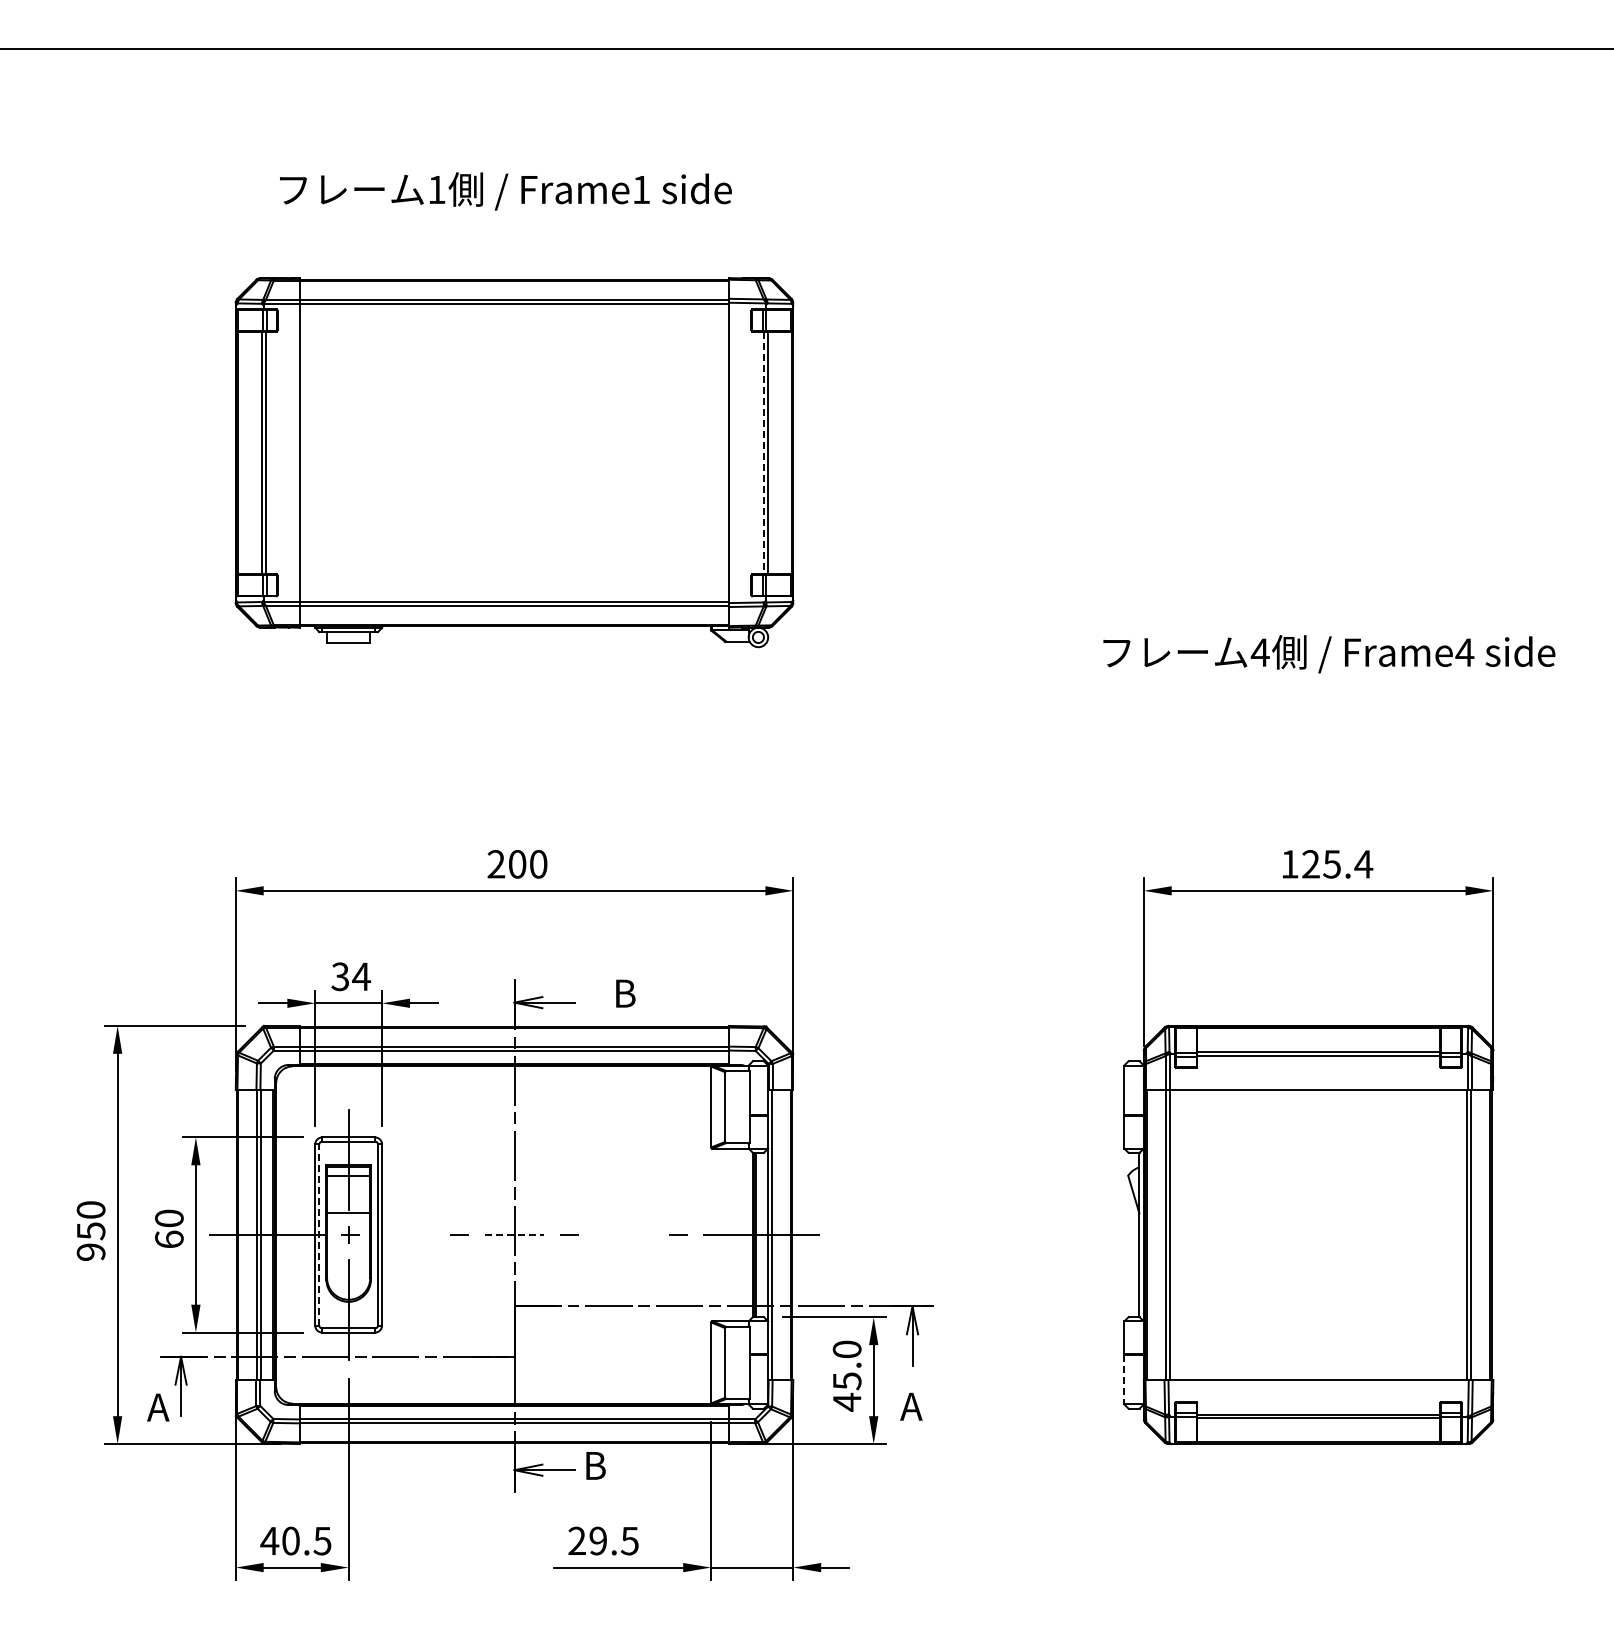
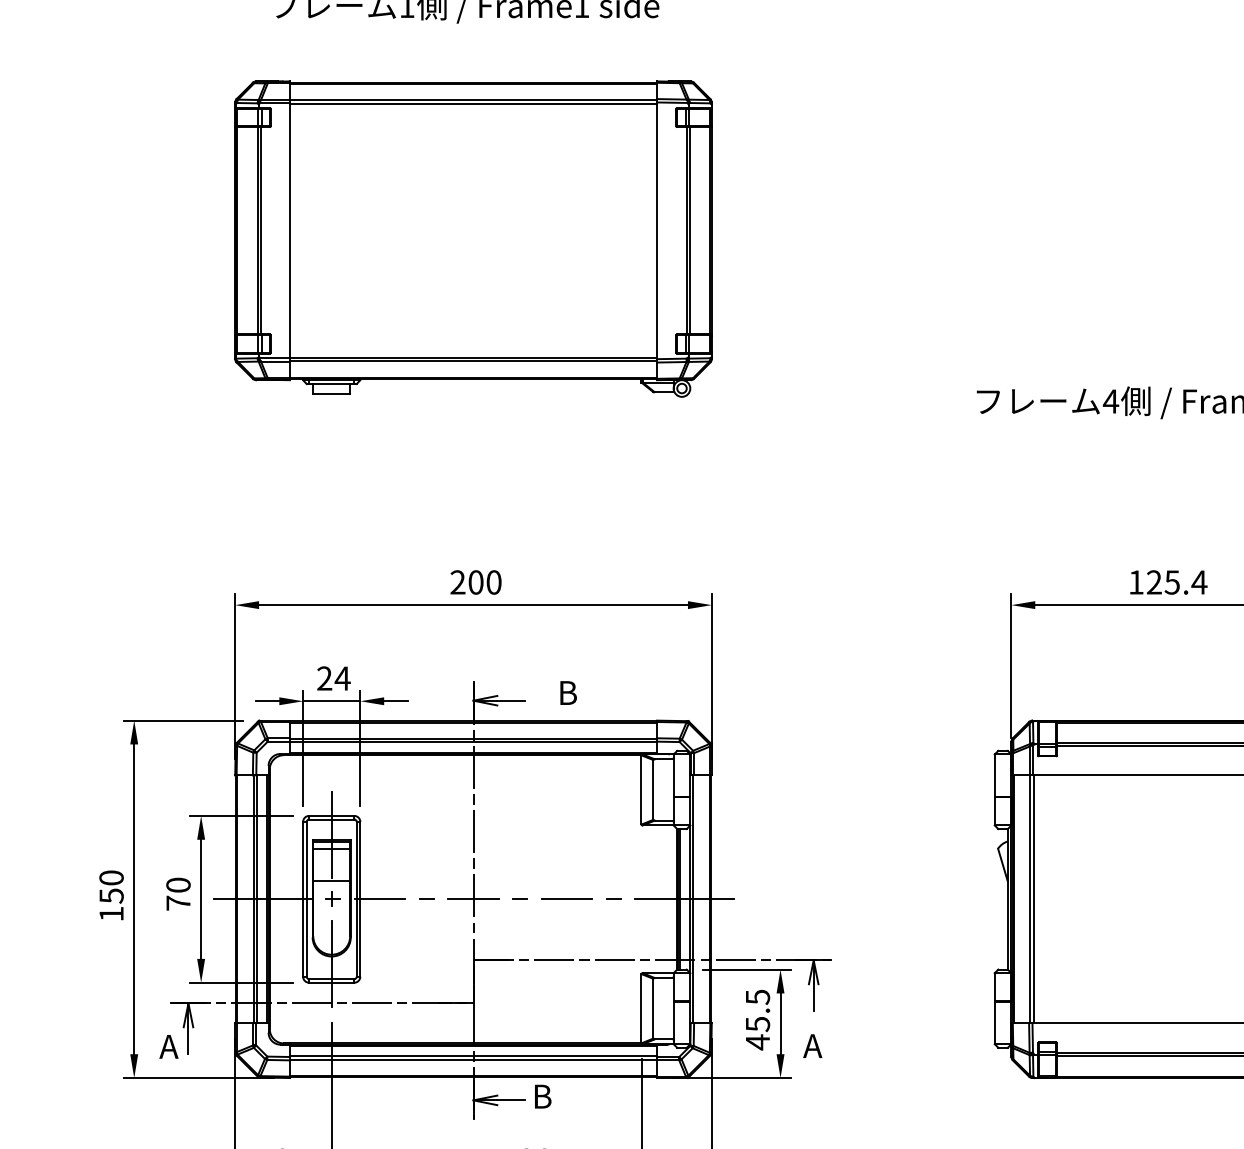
line: (763, 453) -> (686, 231), dashed -> solid
text: (340, 976) -> (324, 678), 34 -> 24
line: (319, 1235) -> (306, 899), dashed -> solid
line: (404, 1235) -> (379, 899), added
line: (514, 1235) -> (473, 899), dashed -> solid
line: (623, 1235) -> (566, 899), added
text: (169, 1239) -> (178, 903), 60 -> 70
text: (90, 1251) -> (111, 913), 950 -> 150
text: (846, 1349) -> (757, 997), 45.0 -> 45.5
line: (1124, 1379) -> (994, 1022), dashed -> solid

